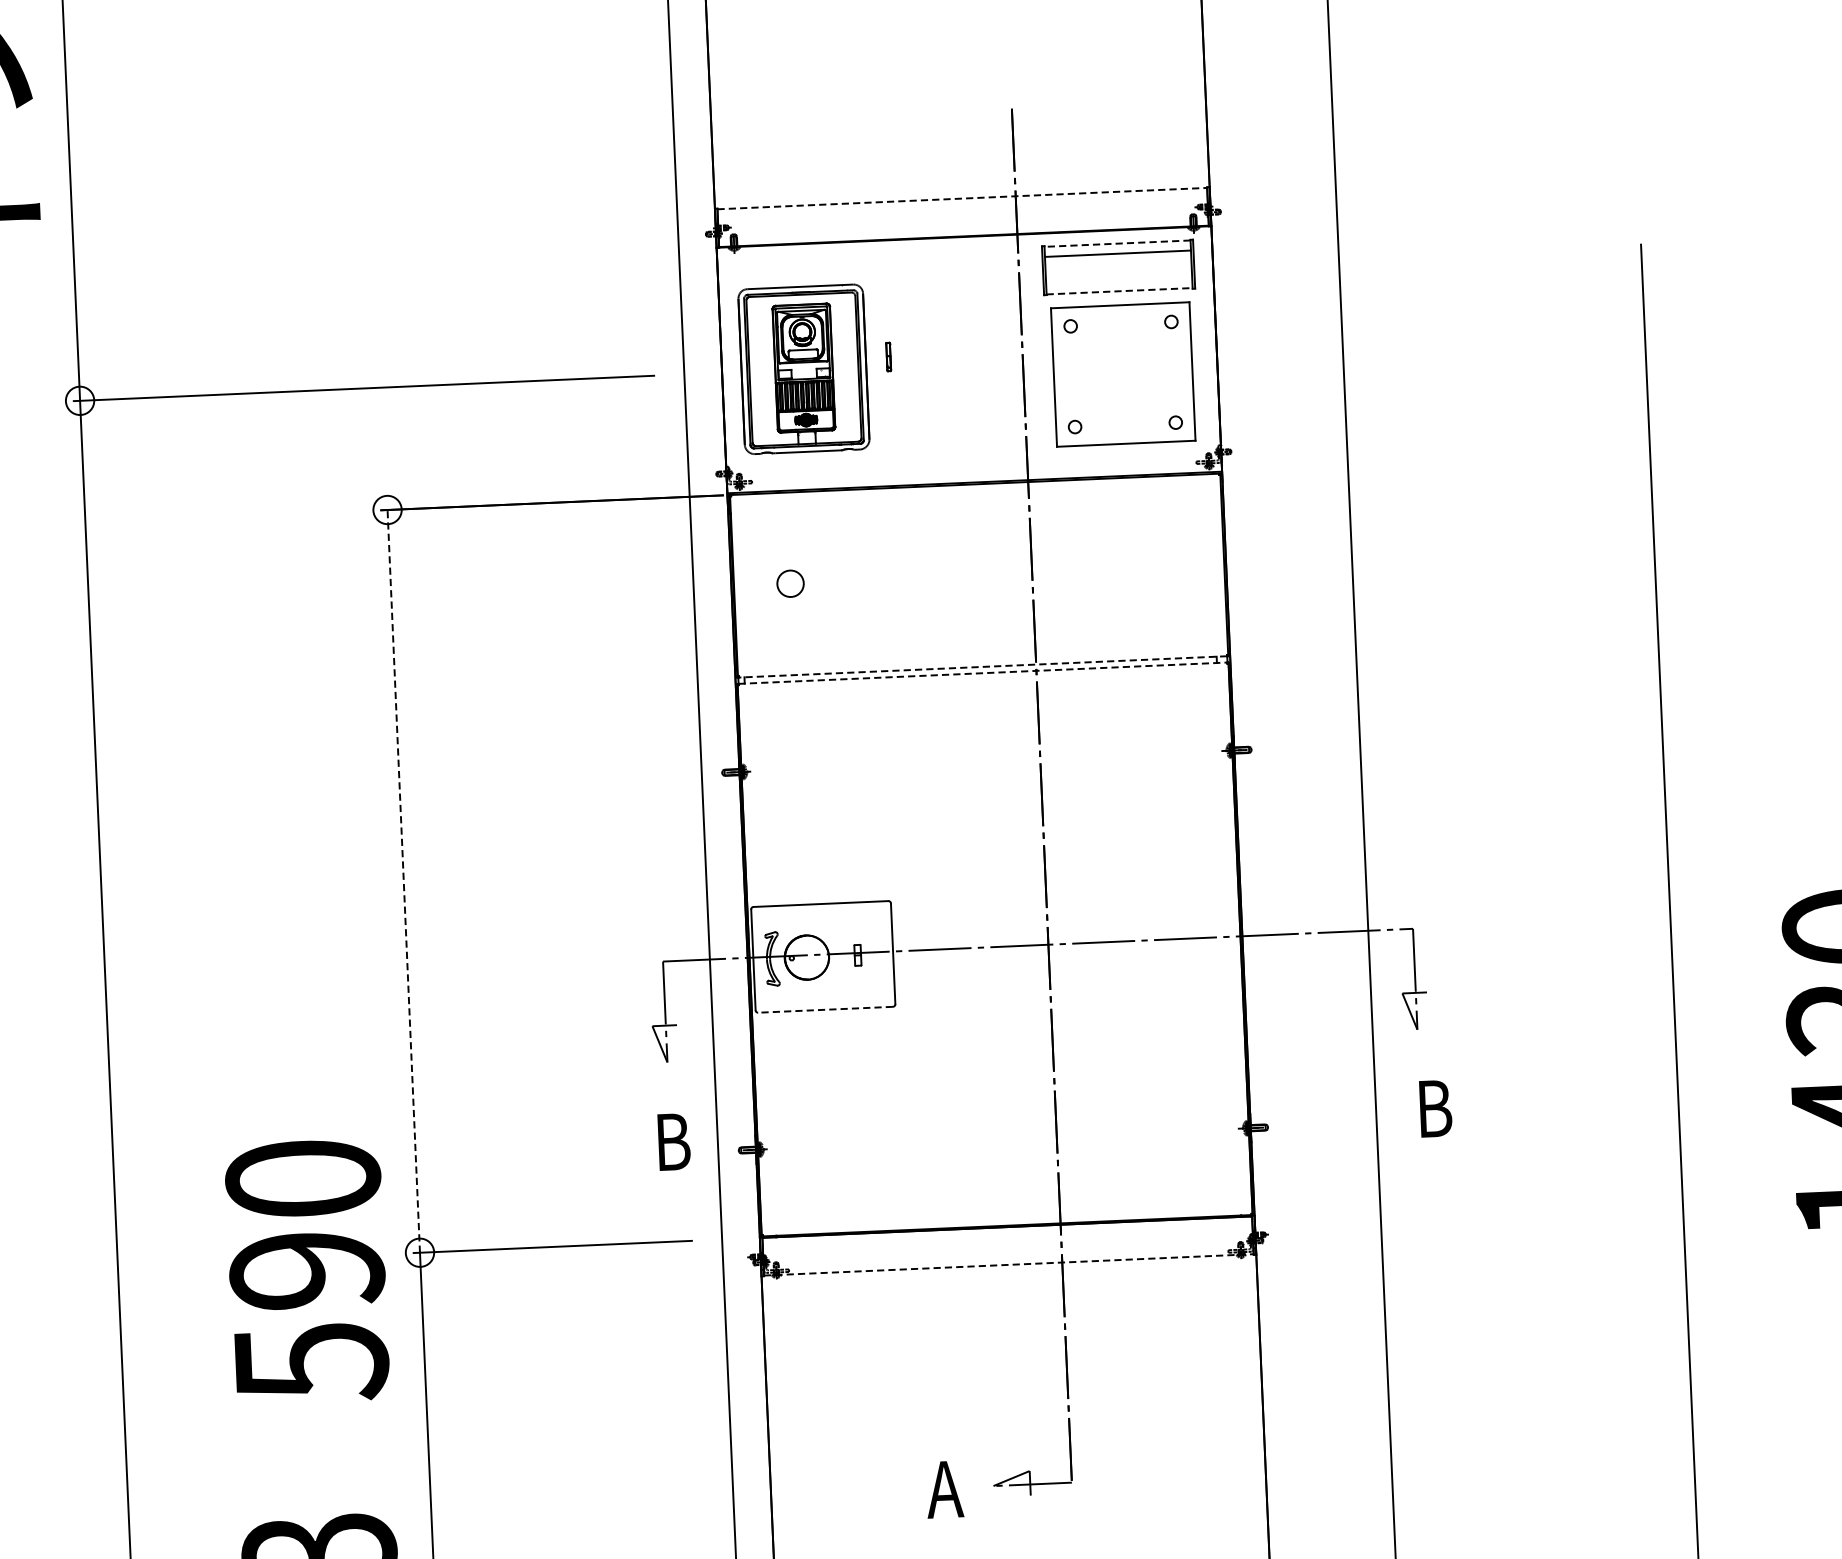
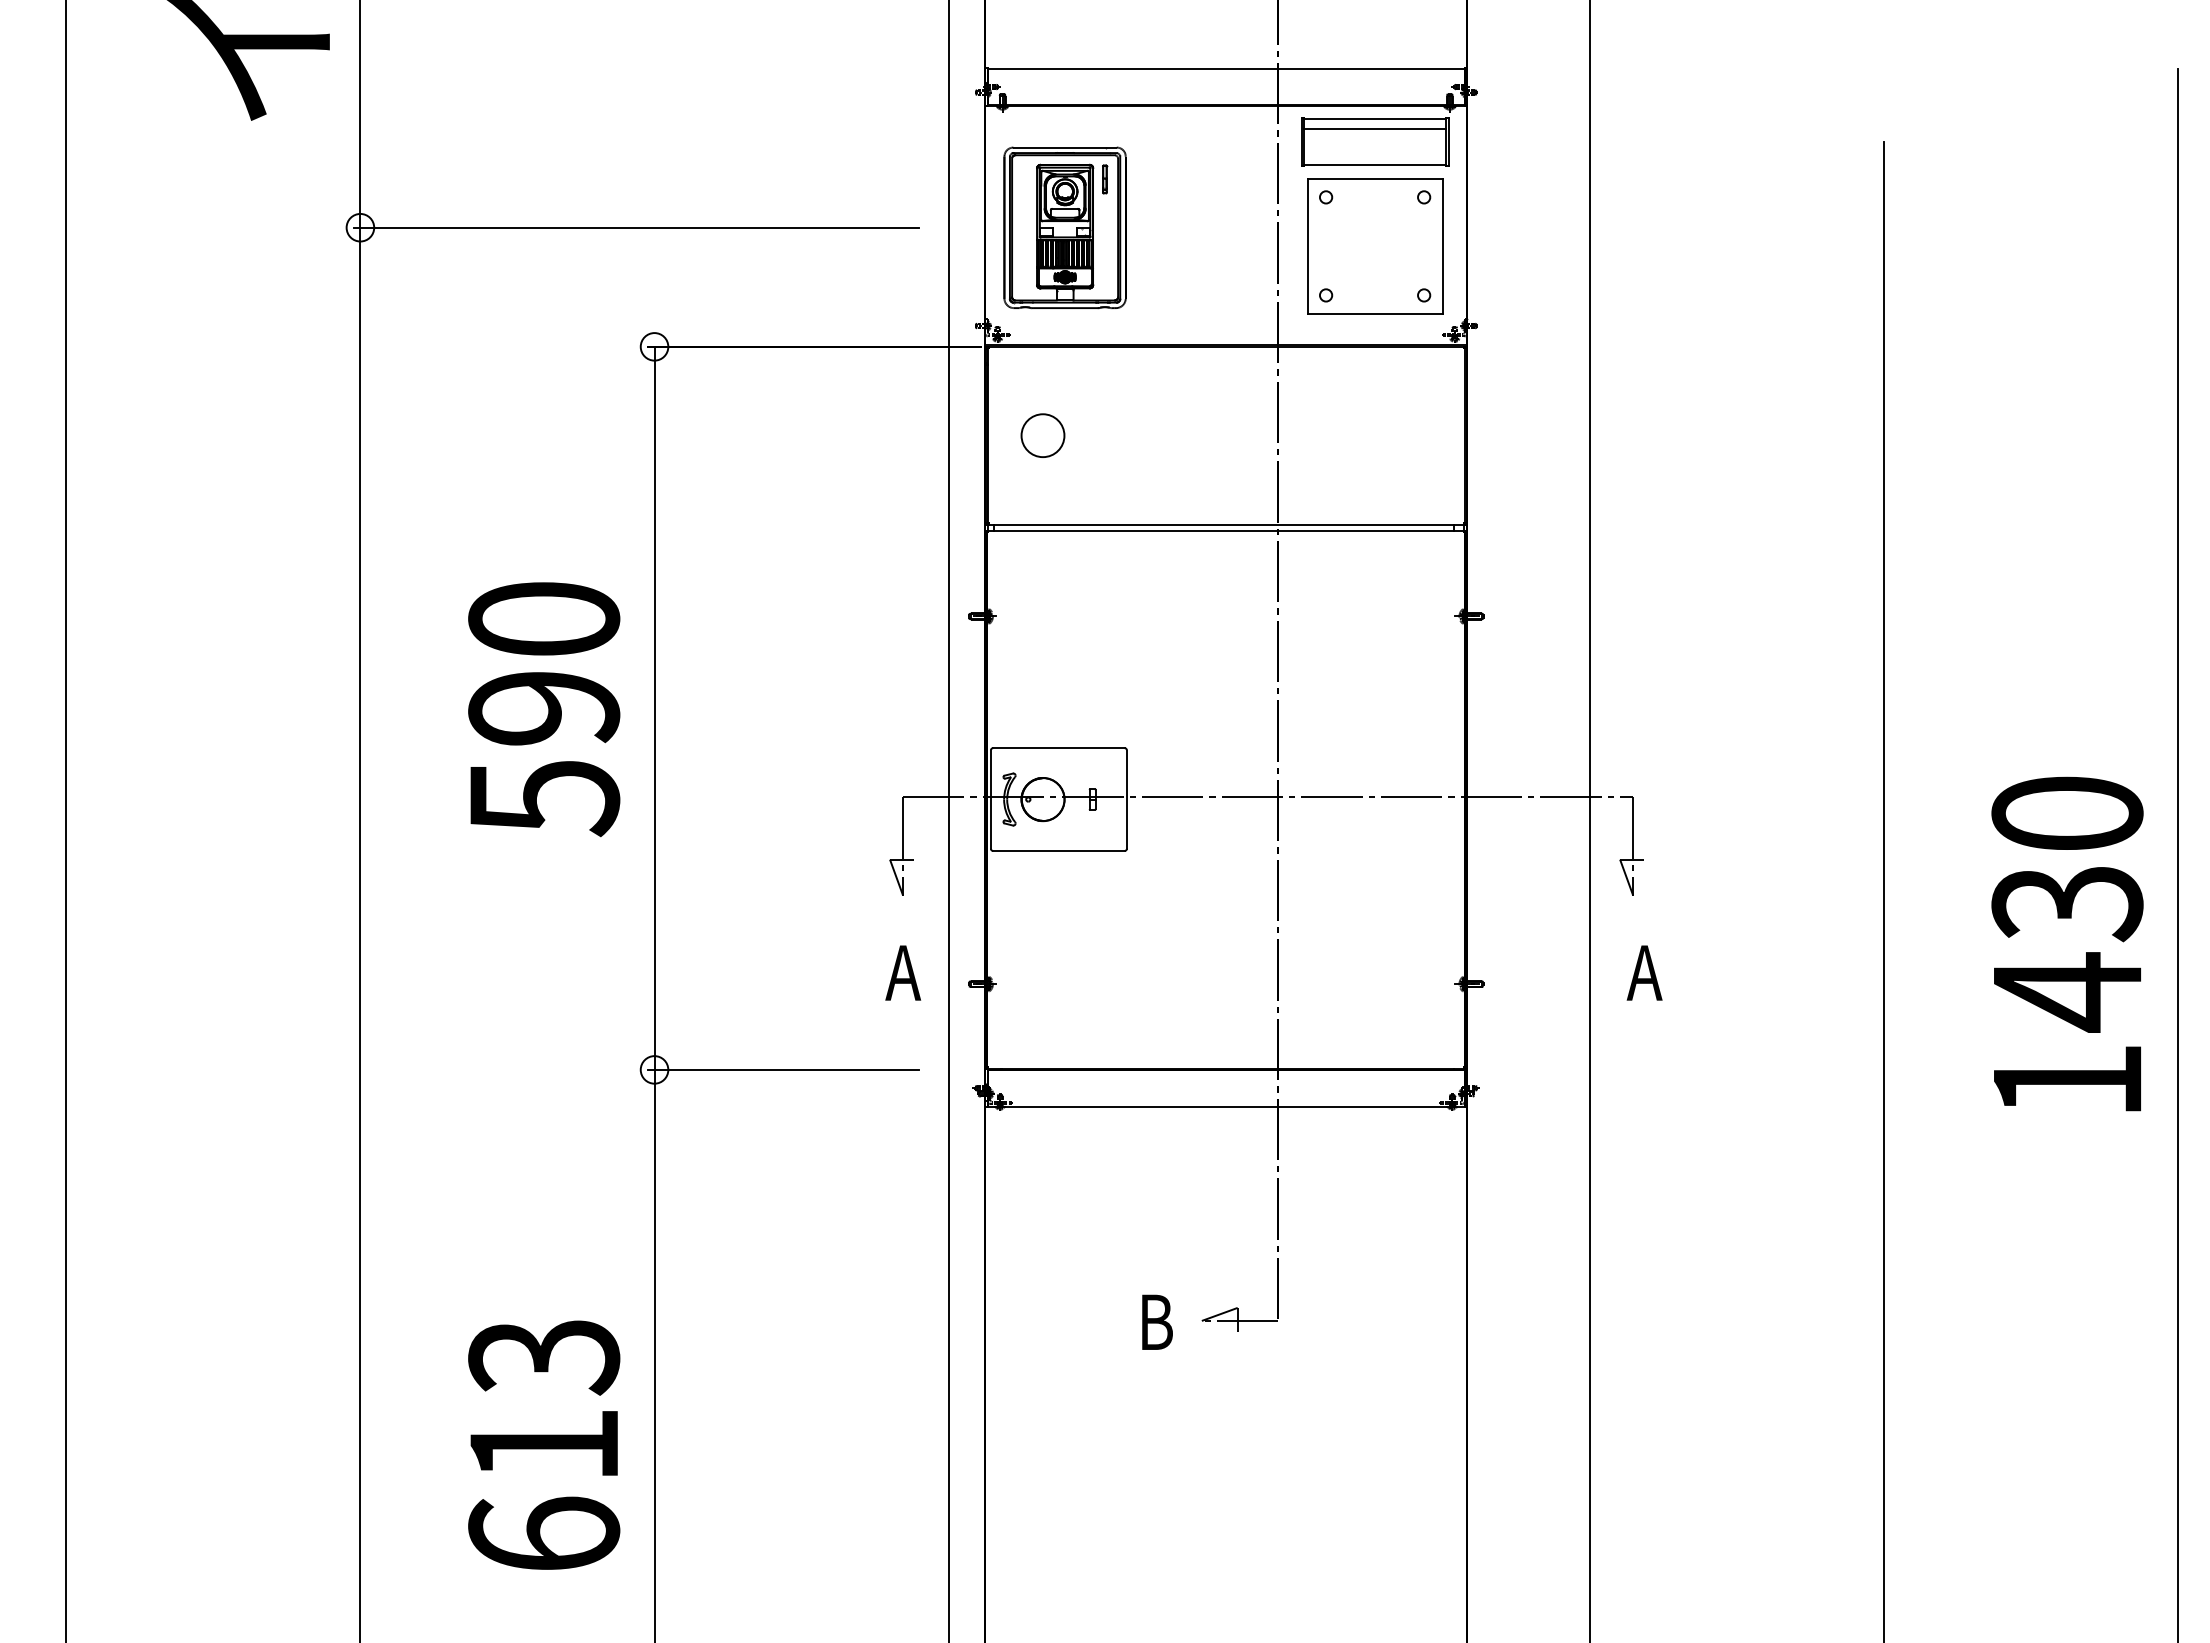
line: (962, 198) -> (1226, 68), dashed -> solid
line: (1116, 244) -> (1374, 119), dashed -> solid
line: (1120, 291) -> (1375, 165), dashed -> solid
part: (889, 357) -> (1105, 179), moved
circle: (790, 583) -> (1042, 435), size x1.67
line: (983, 666) -> (1226, 524), dashed -> solid
line: (983, 673) -> (1226, 530), dashed -> solid
line: (403, 881) -> (654, 708), dashed -> solid
line: (825, 1010) -> (1058, 851), dashed -> solid
text: (1432, 1108) -> (1644, 972), B -> A
text: (671, 1141) -> (903, 972), B -> A
line: (1009, 1264) -> (1226, 1106), dashed -> solid
text: (307, 1271) -> (544, 709), moved
text: (944, 1488) -> (1154, 1321), A -> B

